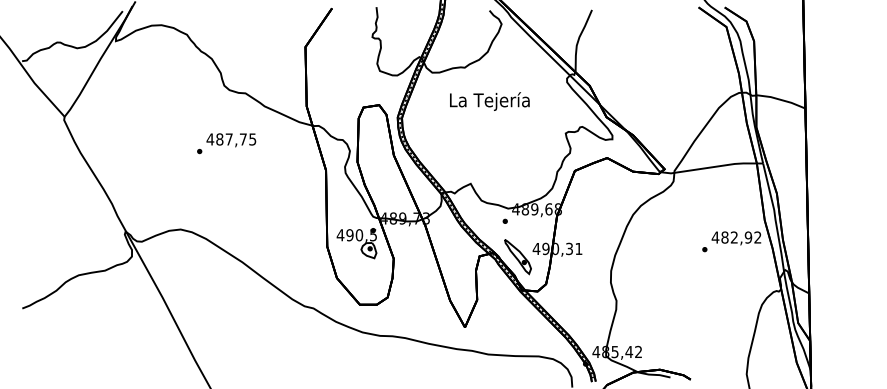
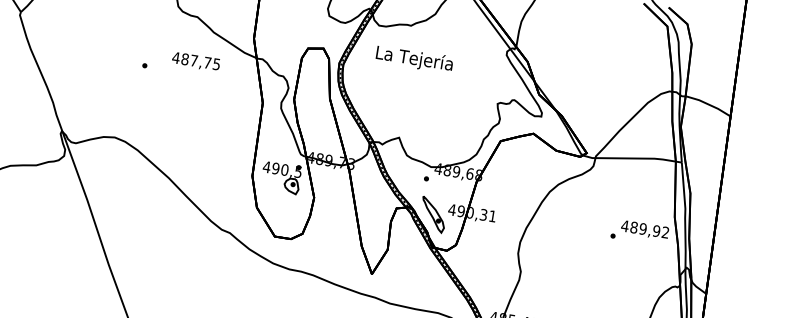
text: (489, 101) -> (414, 59), moved
text: (231, 140) -> (196, 62), moved
text: (734, 237) -> (643, 228), 482,92 -> 489,92

